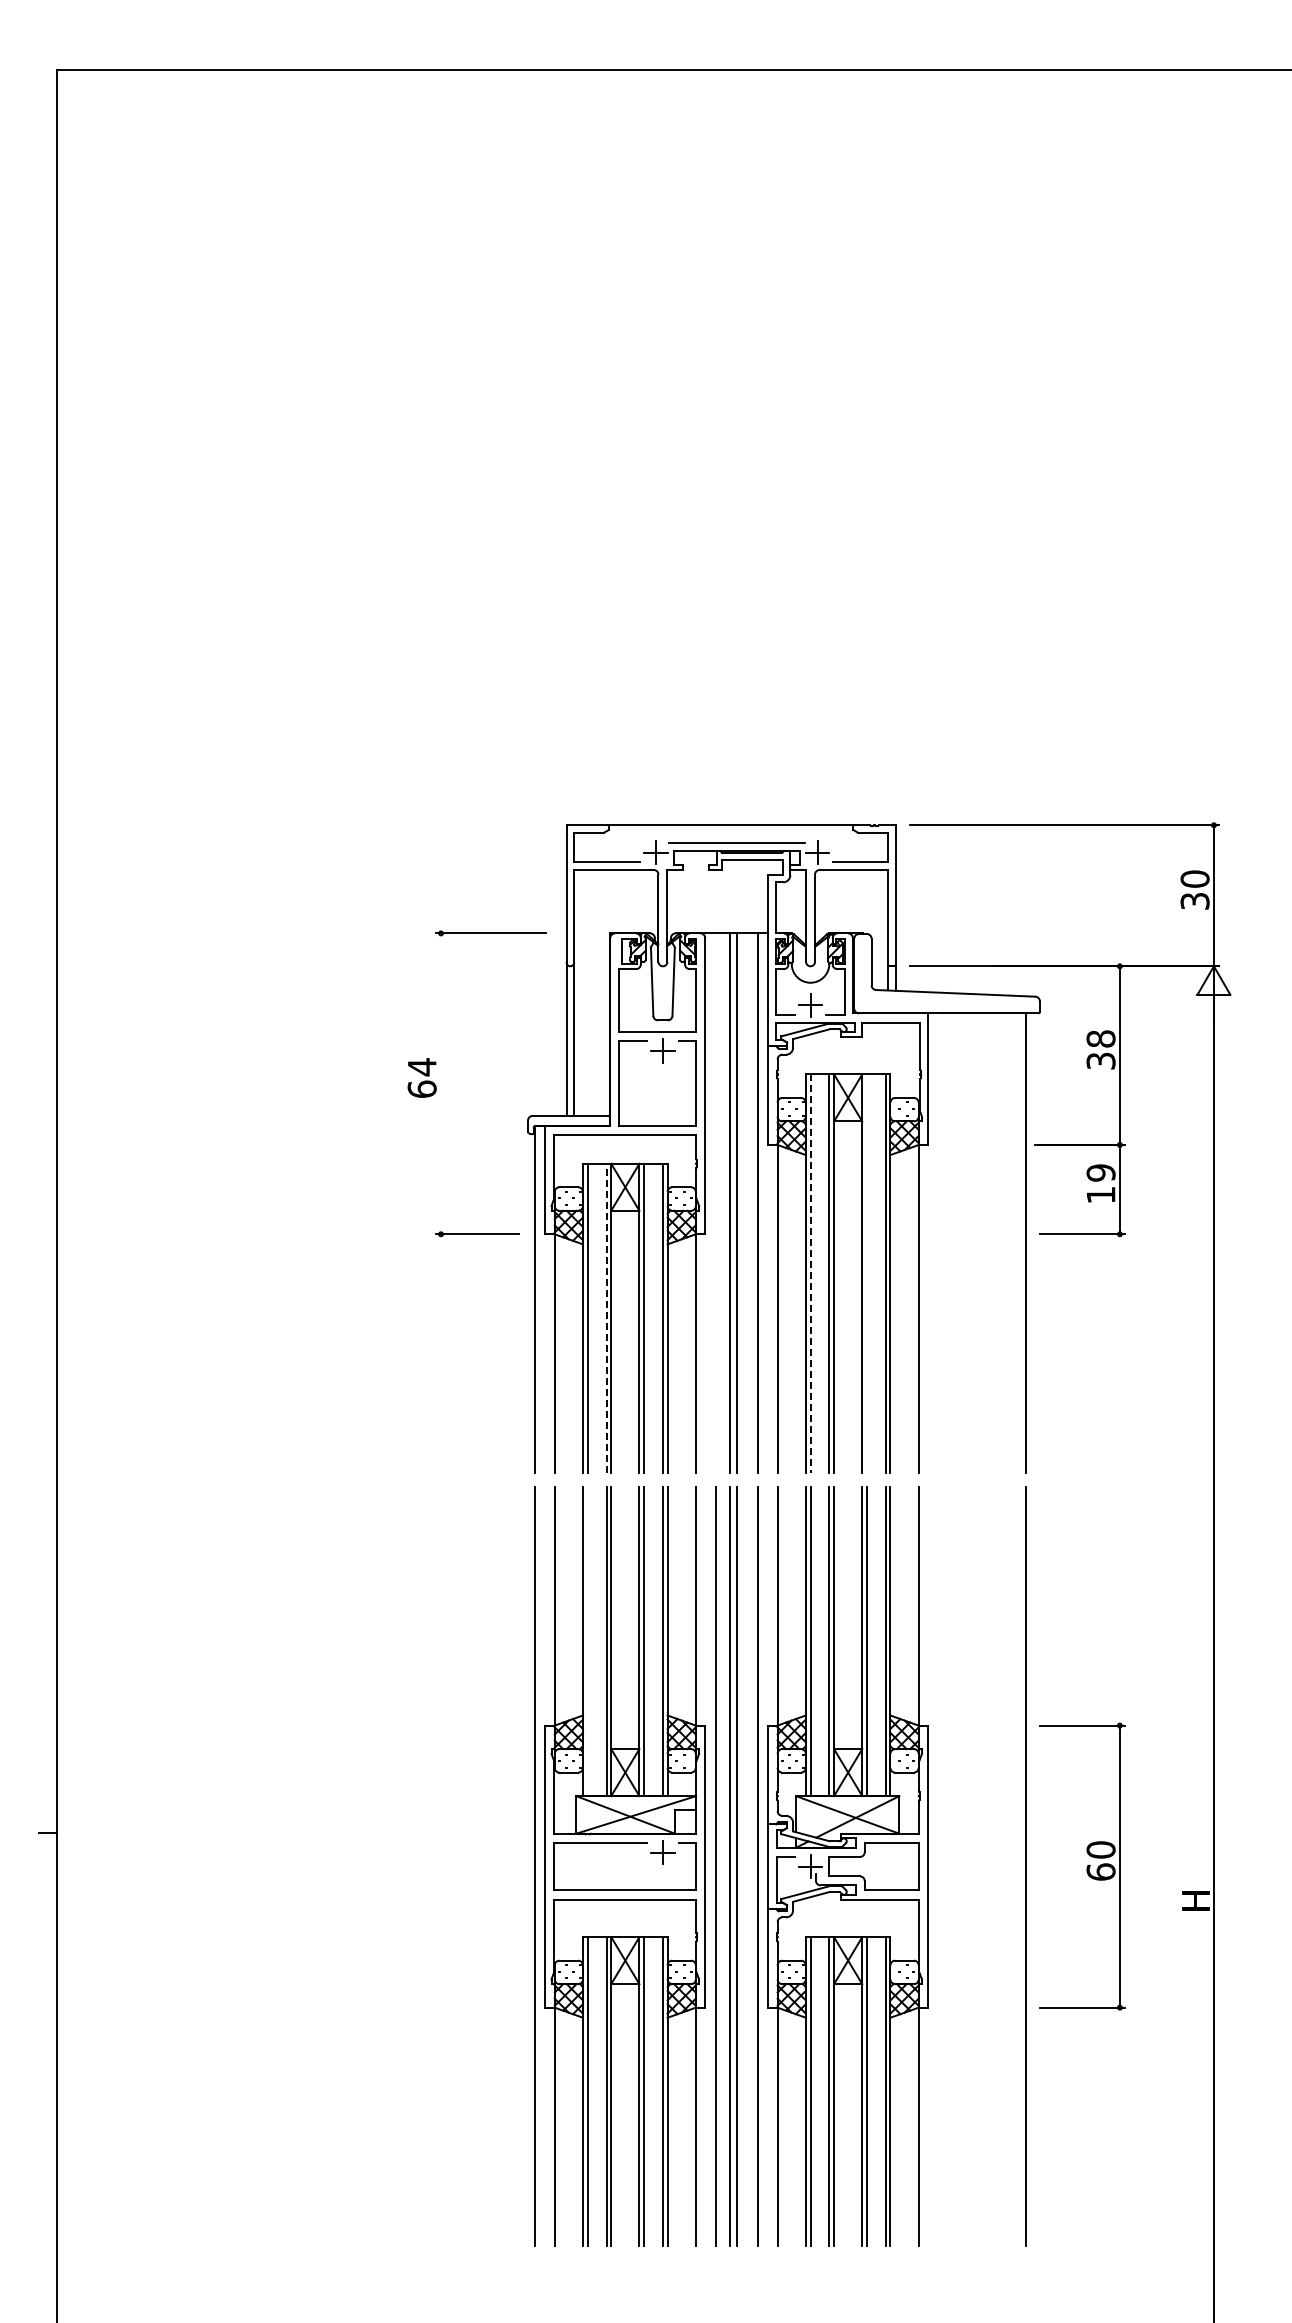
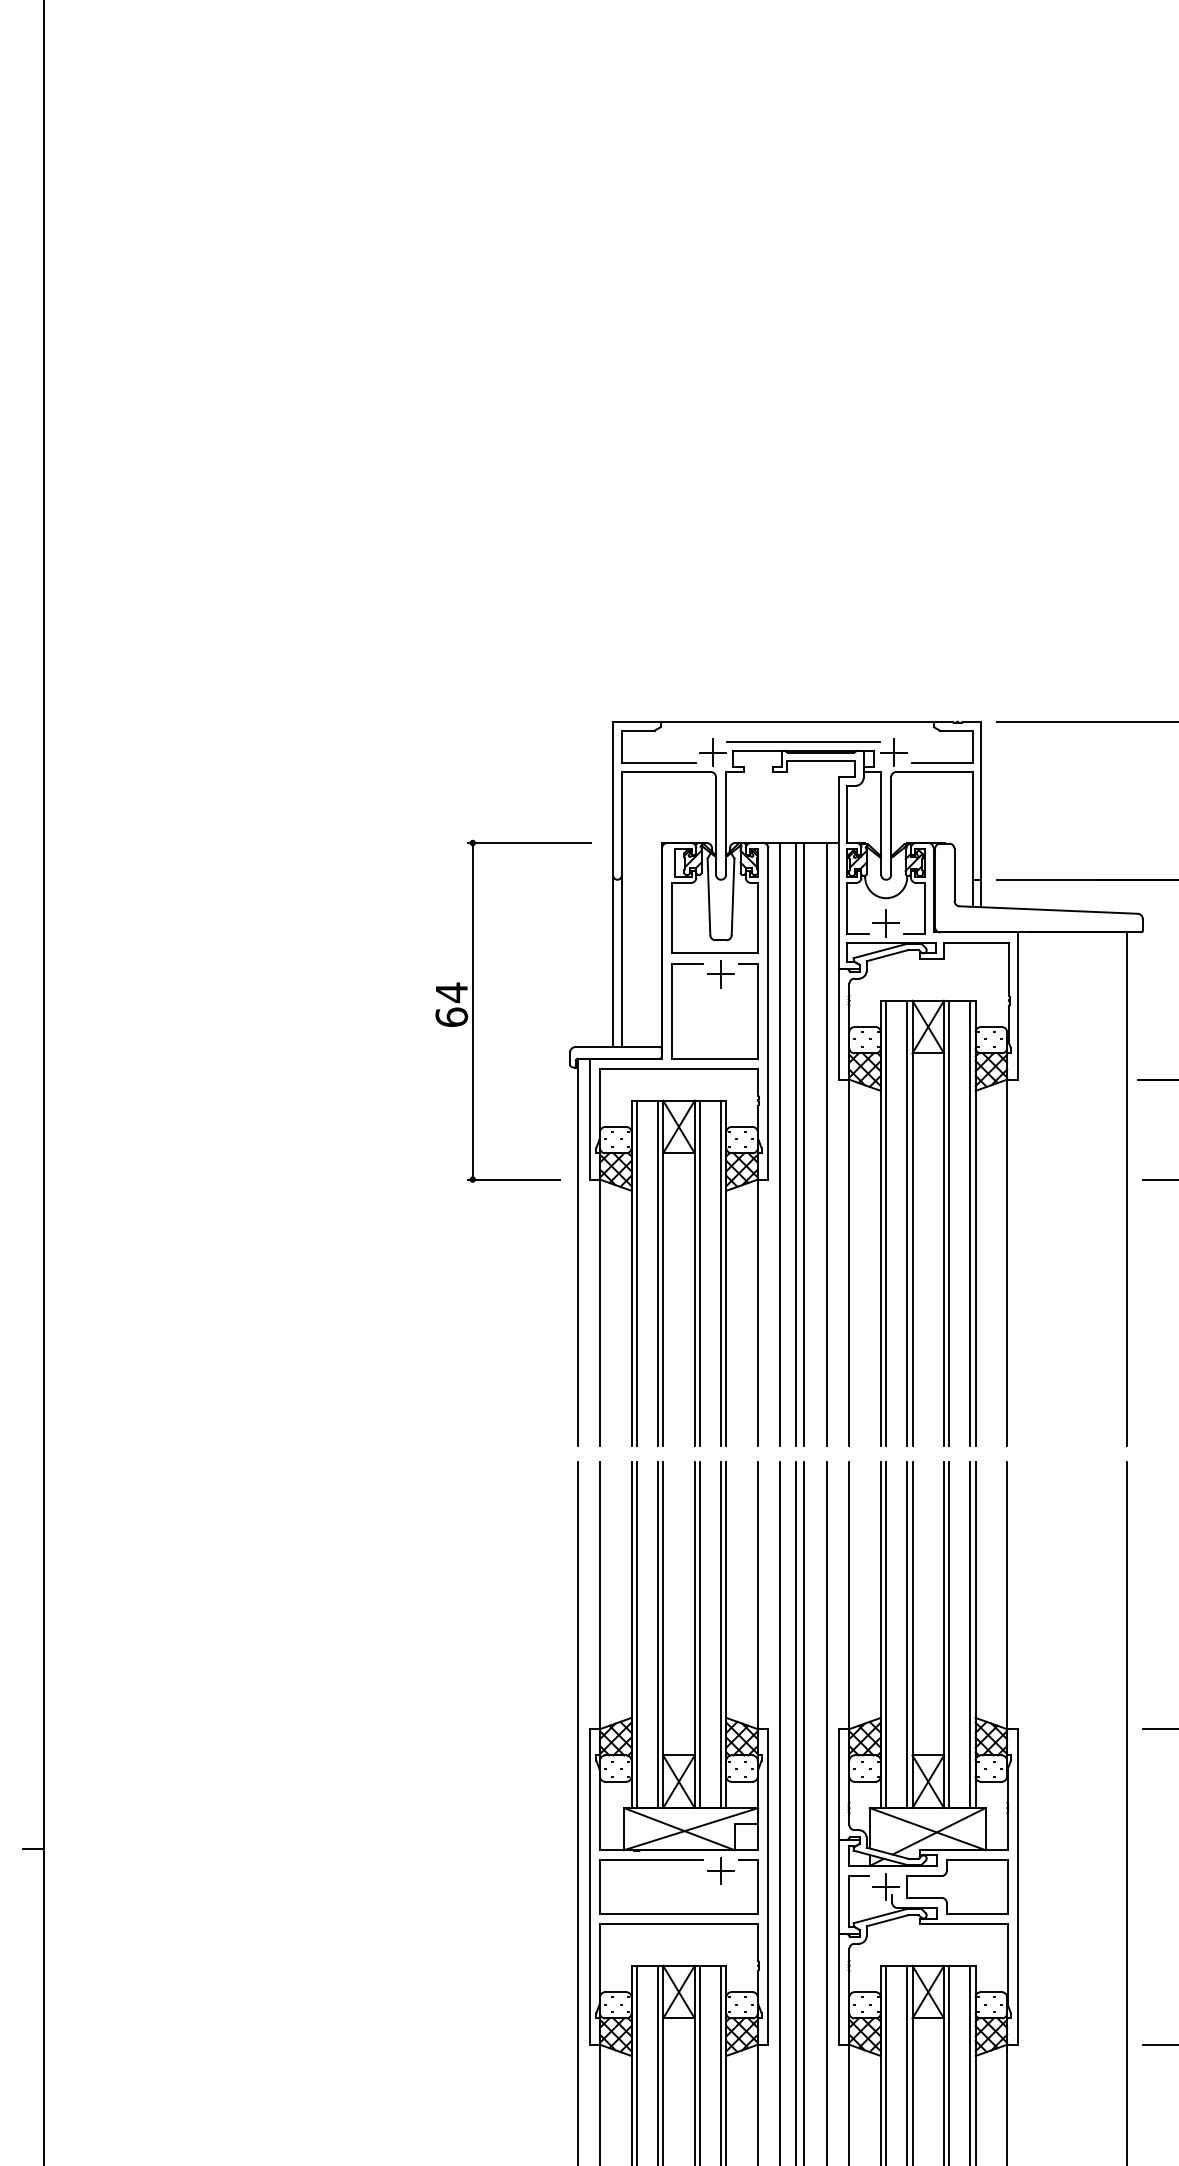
line: (441, 1083) -> (473, 1010), added
line: (715, 1202) -> (779, 1144), added
line: (866, 1273) -> (948, 1223), added
line: (810, 1274) -> (886, 1224), dashed -> solid
line: (606, 1318) -> (657, 1273), dashed -> solid
line: (587, 1641) -> (636, 1635), added

